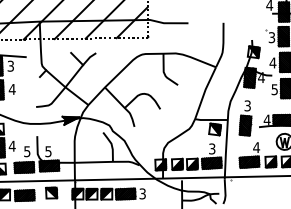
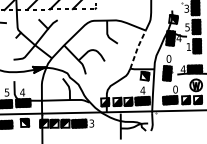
text: (272, 62) -> (187, 27), 4 -> 5
text: (274, 89) -> (188, 46), 5 -> 1
line: (204, 92) -> (137, 49), solid -> dashed
text: (247, 105) -> (168, 58), 3 -> 0
text: (256, 147) -> (175, 89), 4 -> 0
text: (211, 148) -> (142, 90), 3 -> 4
text: (48, 151) -> (22, 92), 5 -> 4

